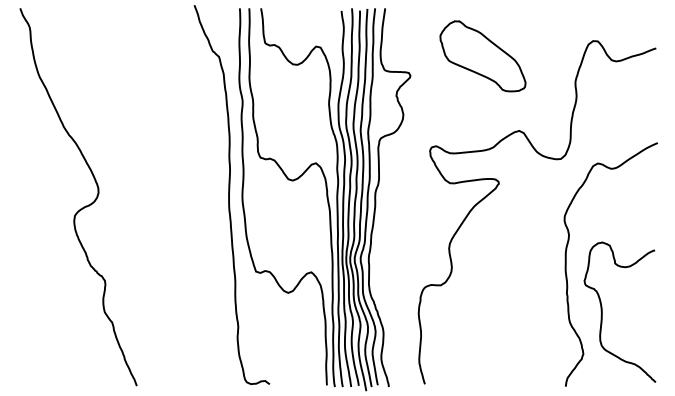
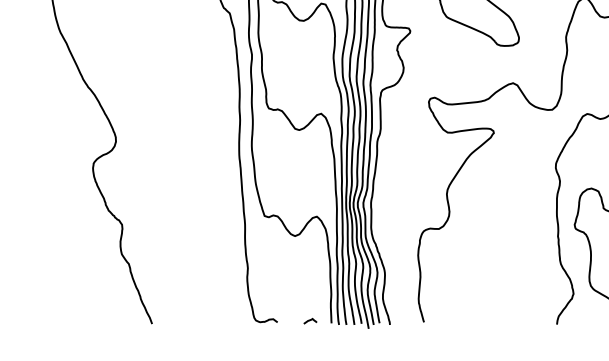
curve: (304, 382) -> (310, 320), added

